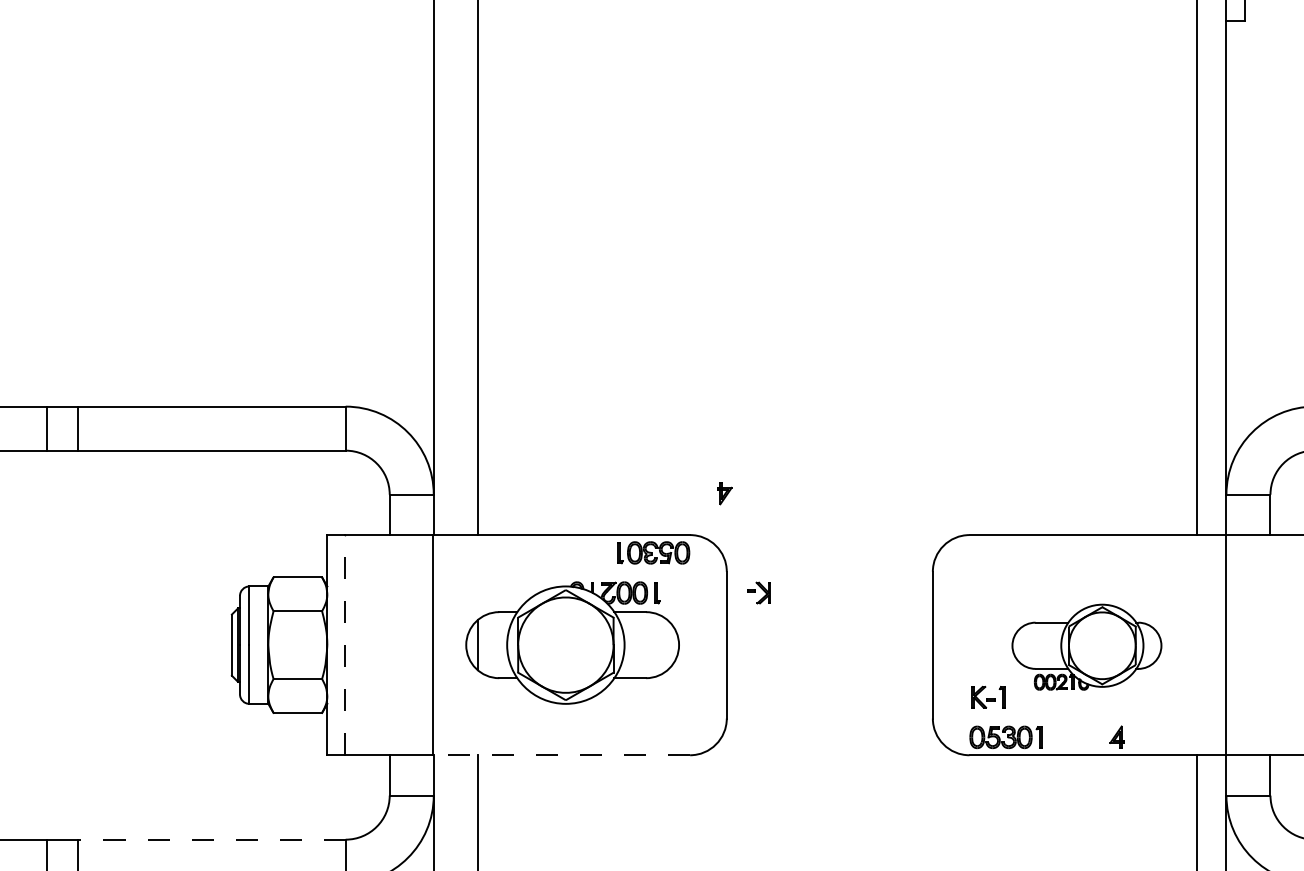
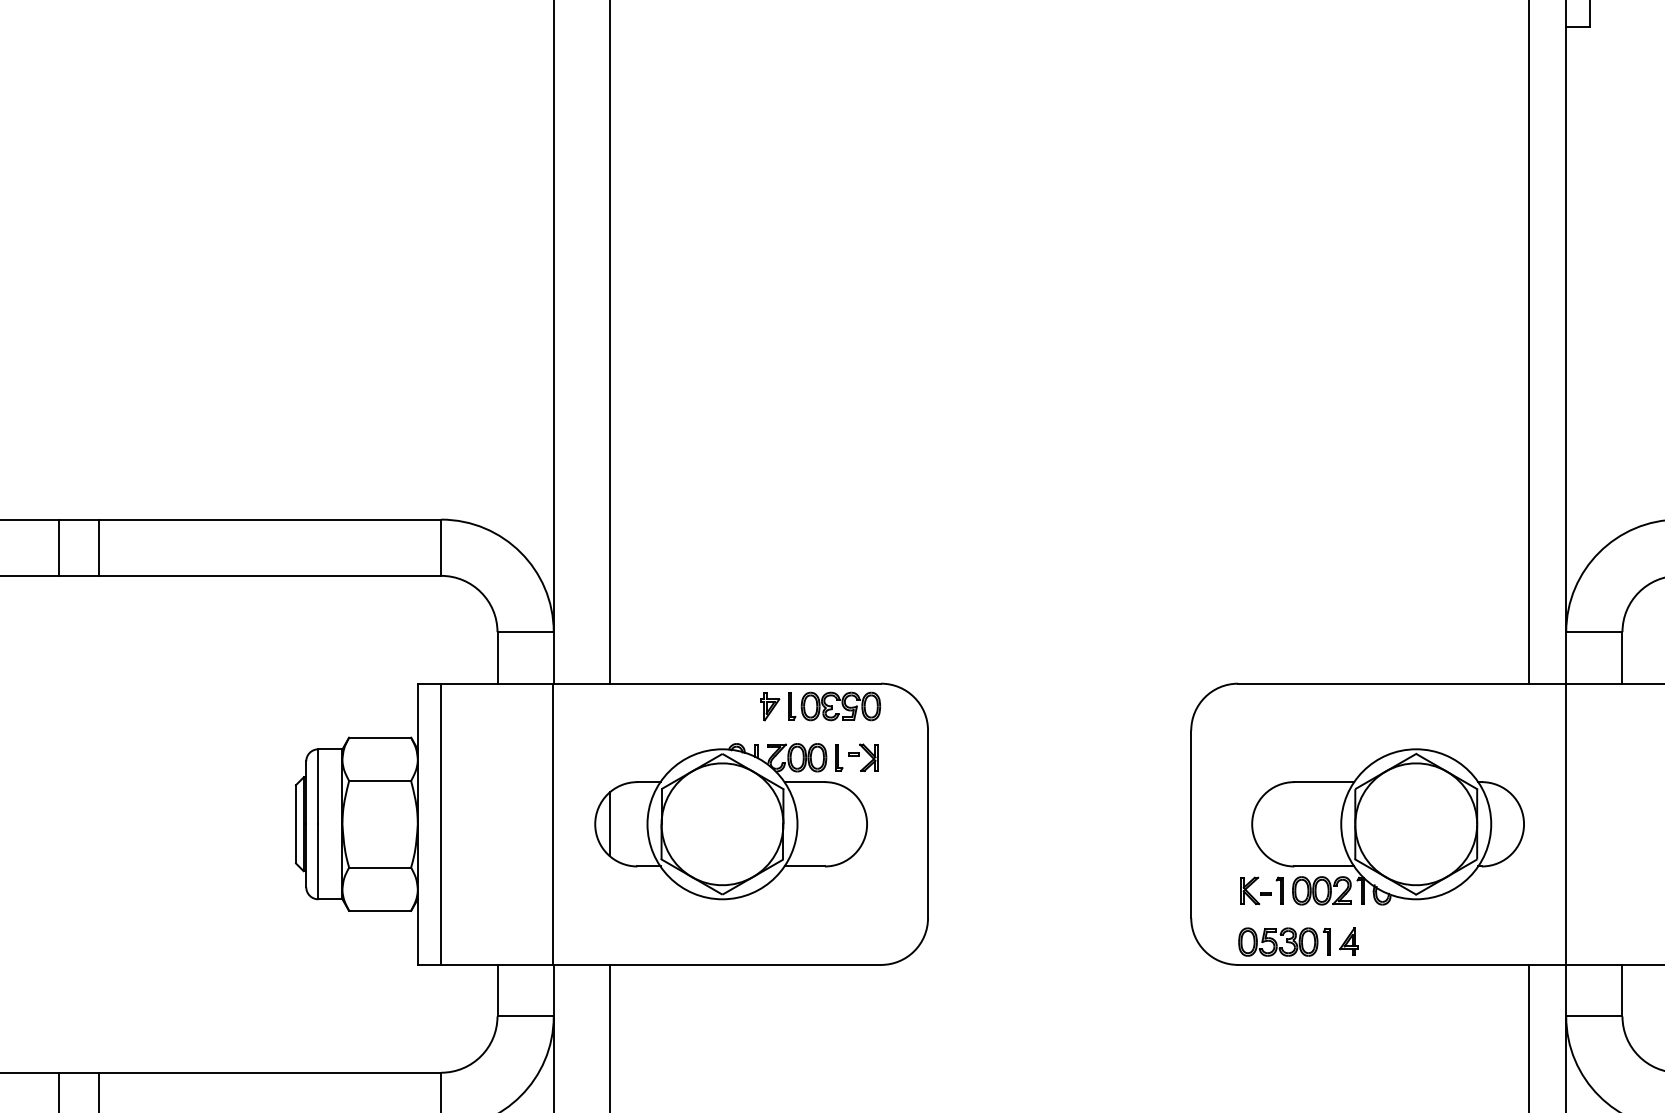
part: (724, 493) -> (770, 706), moved
part: (759, 592) -> (863, 757), moved
line: (345, 645) -> (440, 824), dashed -> solid
part: (1086, 646) -> (1387, 826), size x1.43
part: (1117, 736) -> (1348, 941), moved
line: (561, 754) -> (716, 964), dashed -> solid
line: (211, 839) -> (269, 1072), dashed -> solid

